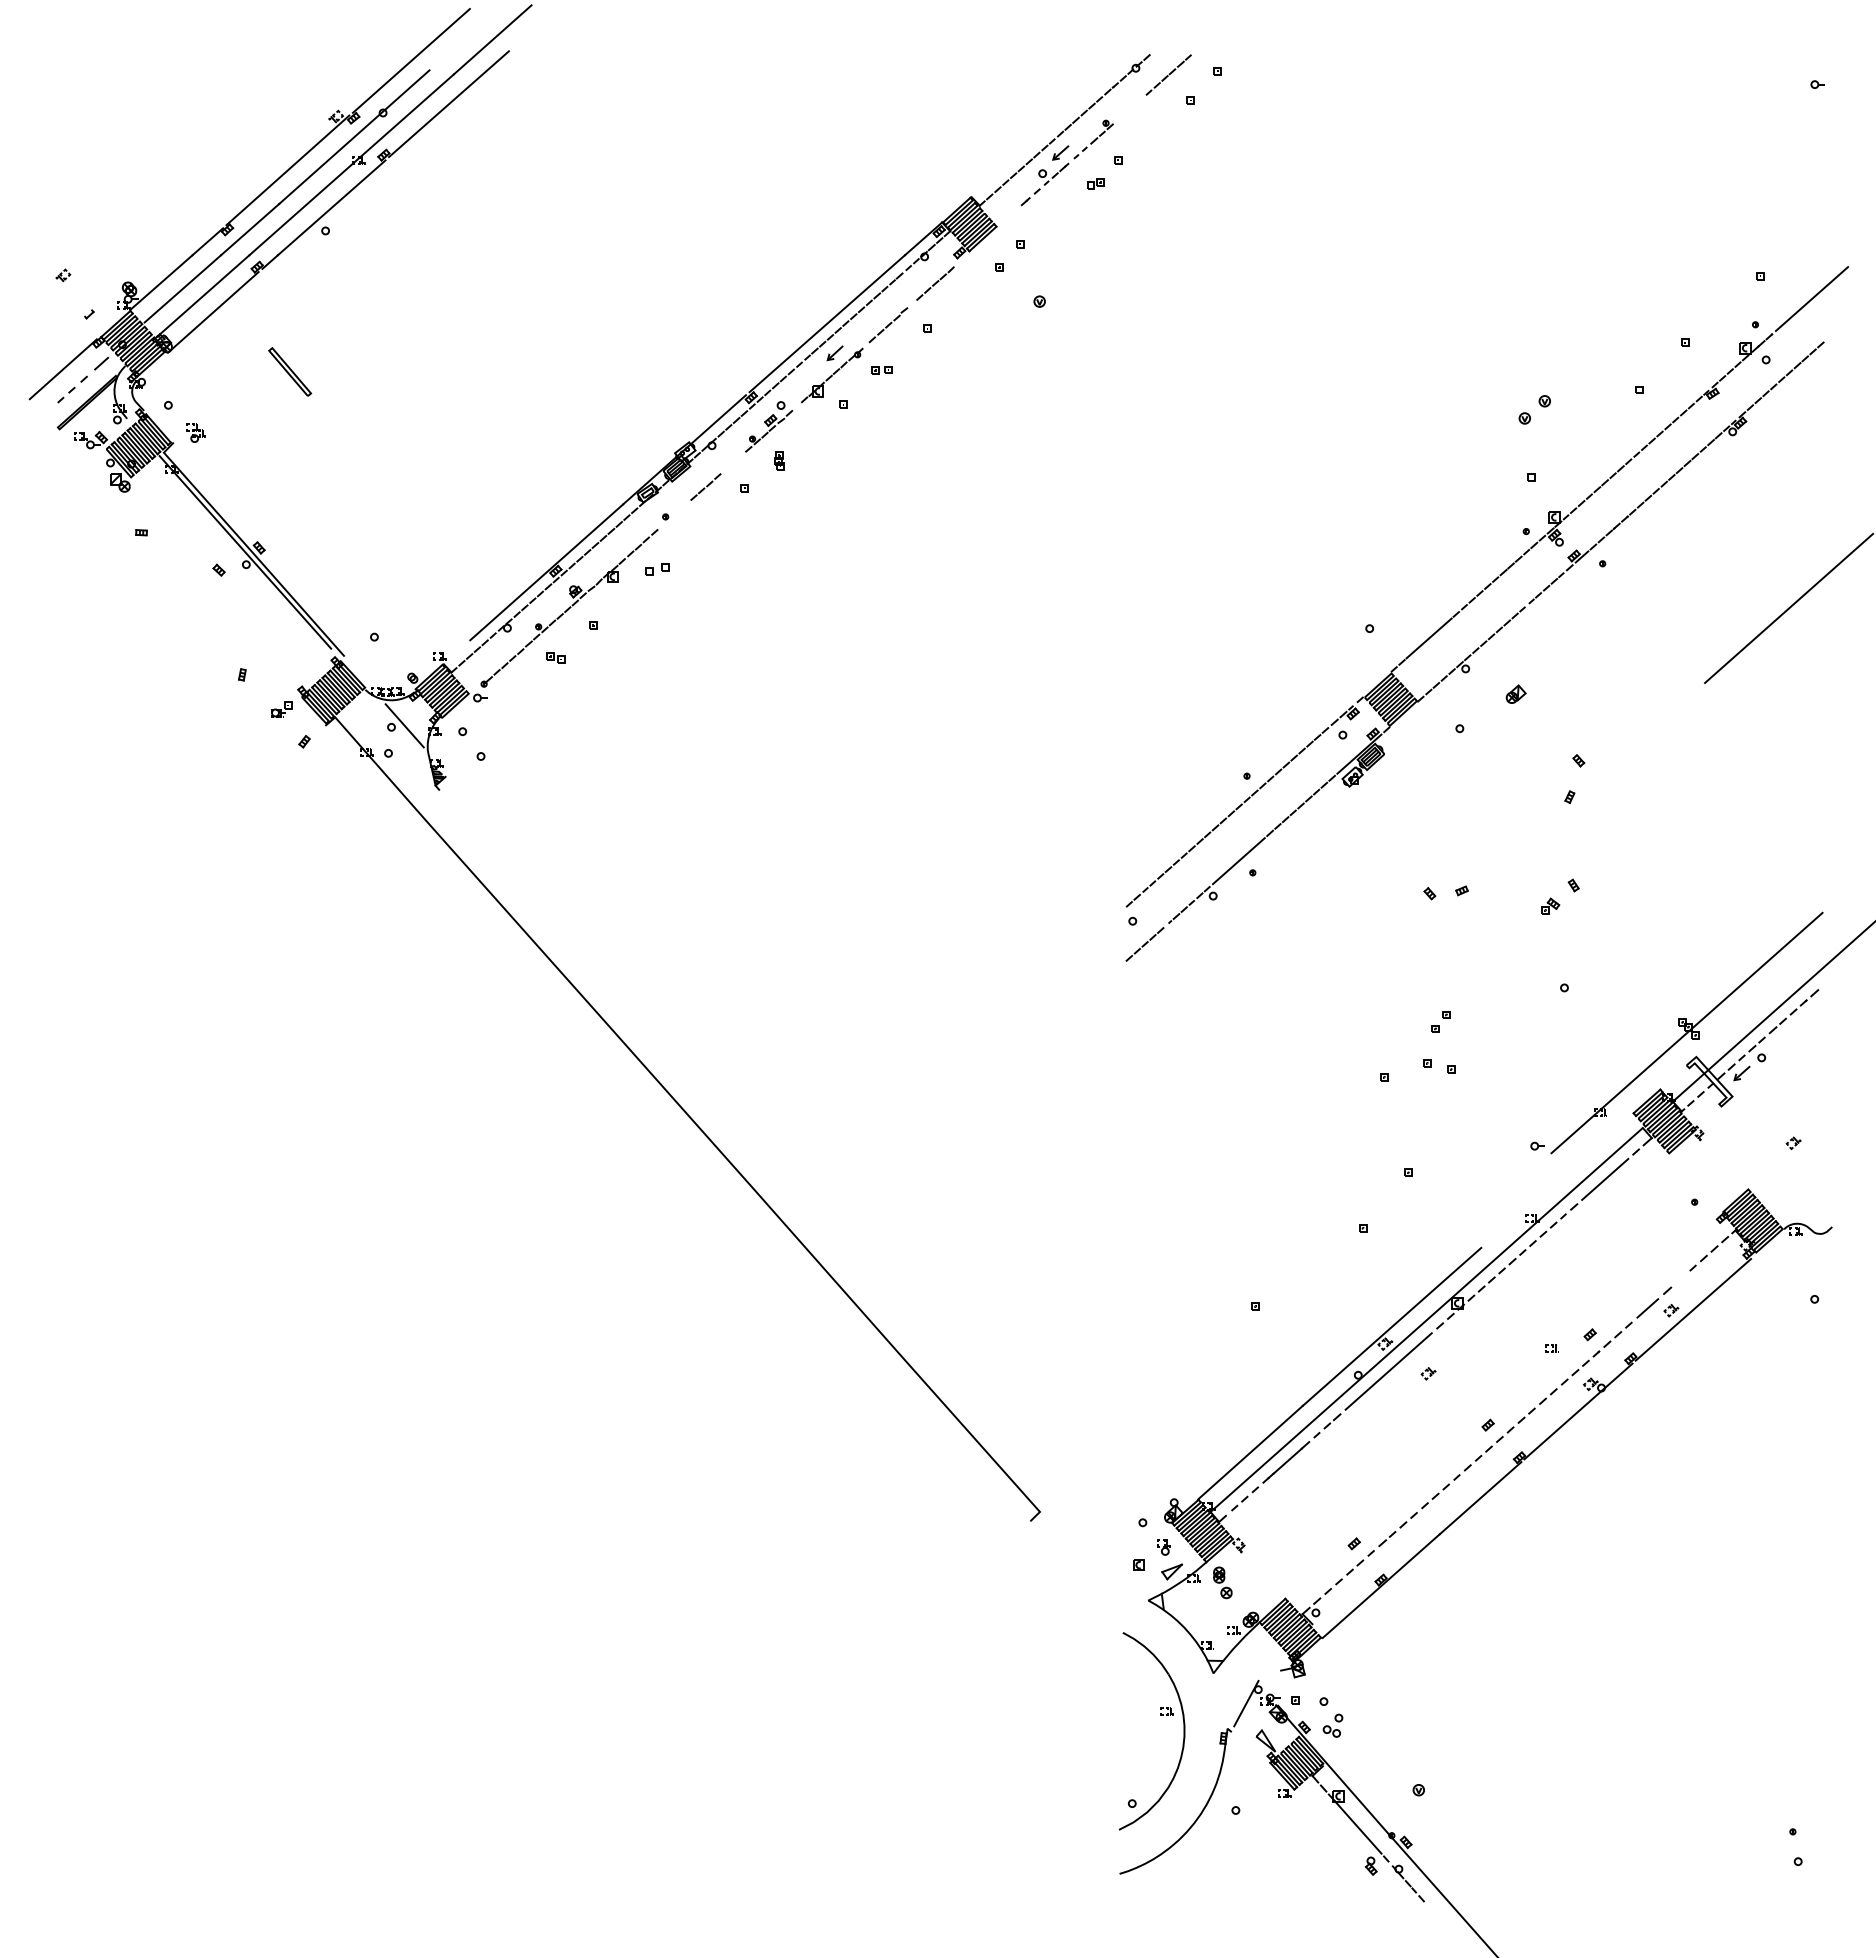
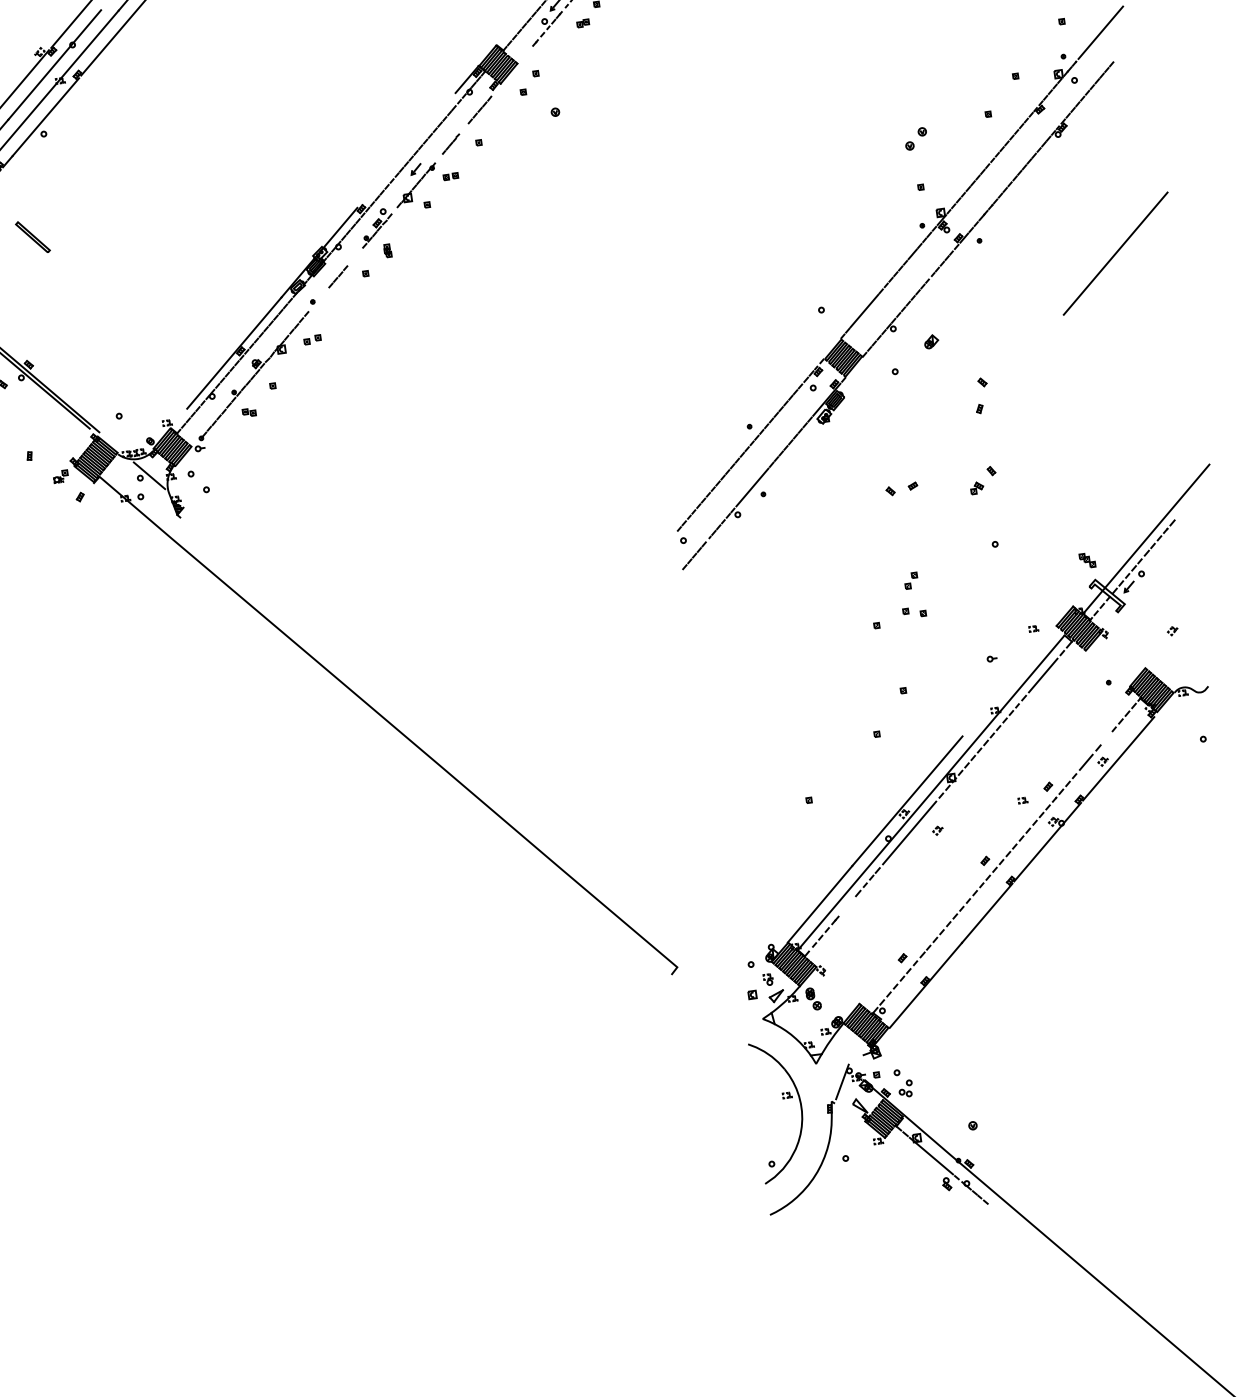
line: (826, 323) -> (407, 149), removed
part: (888, 325) -> (451, 144), size x0.7
line: (1686, 1032) -> (1085, 563), removed
line: (1287, 1460) -> (847, 906), removed

